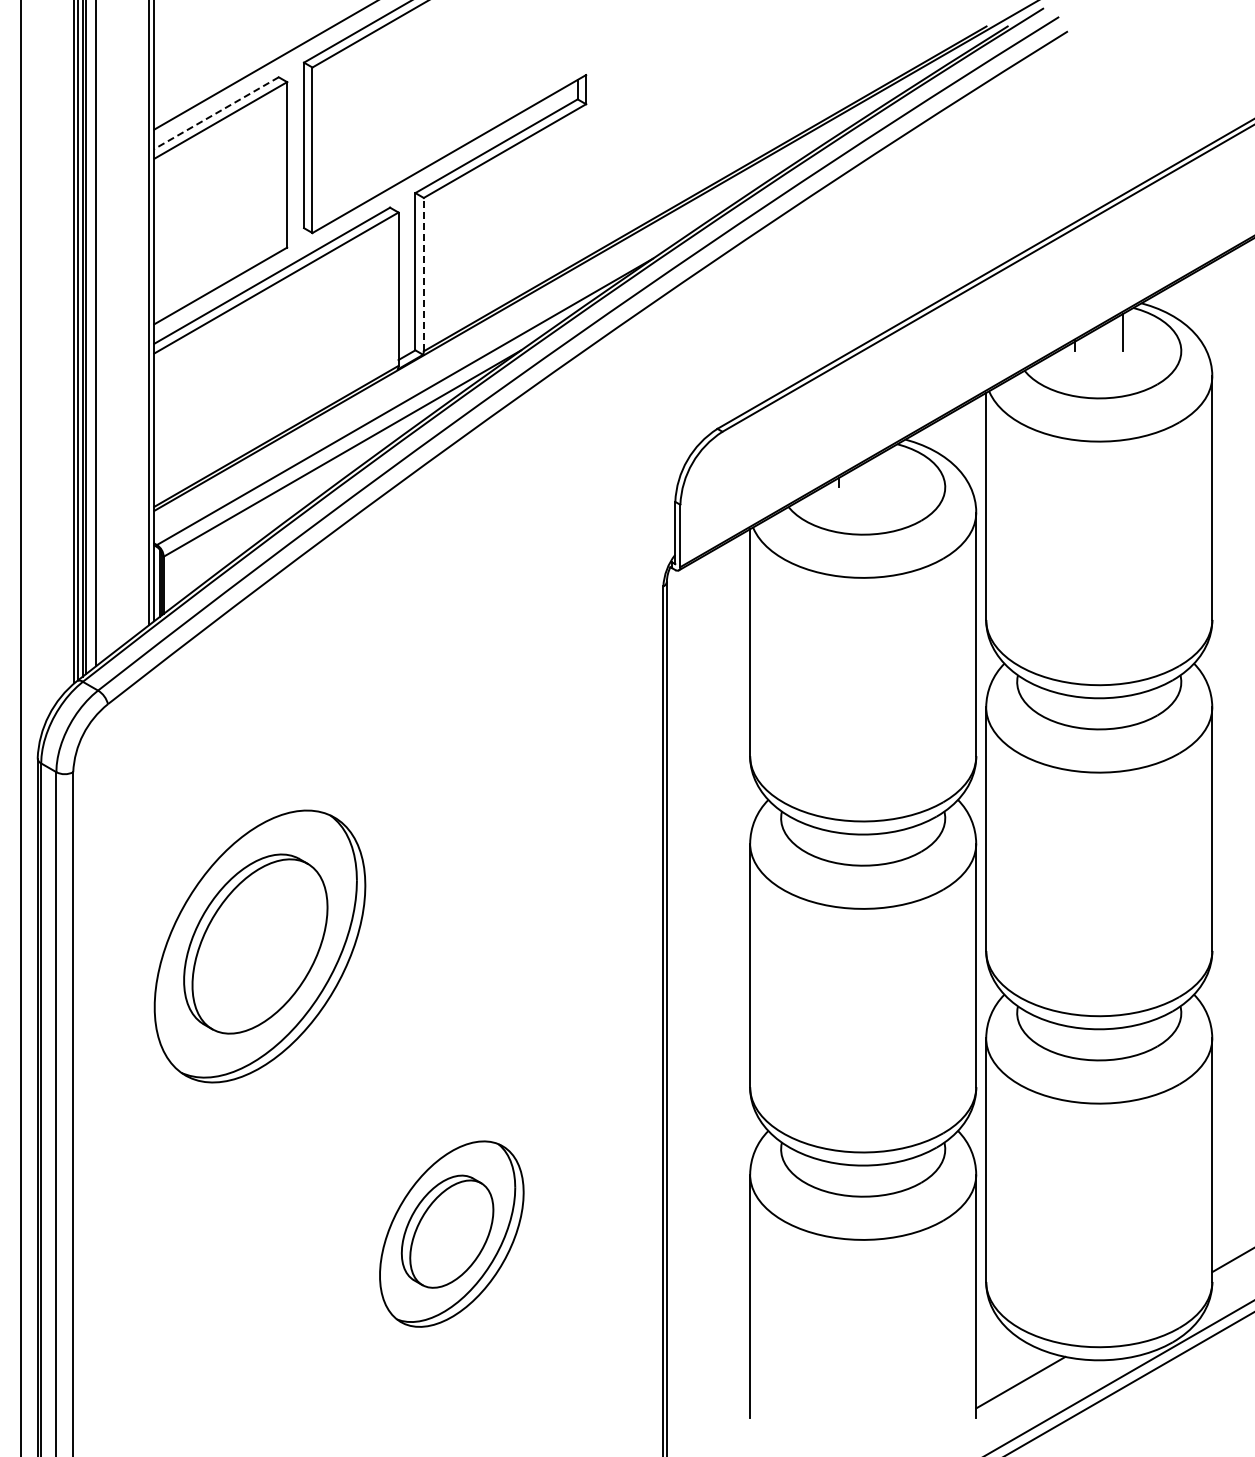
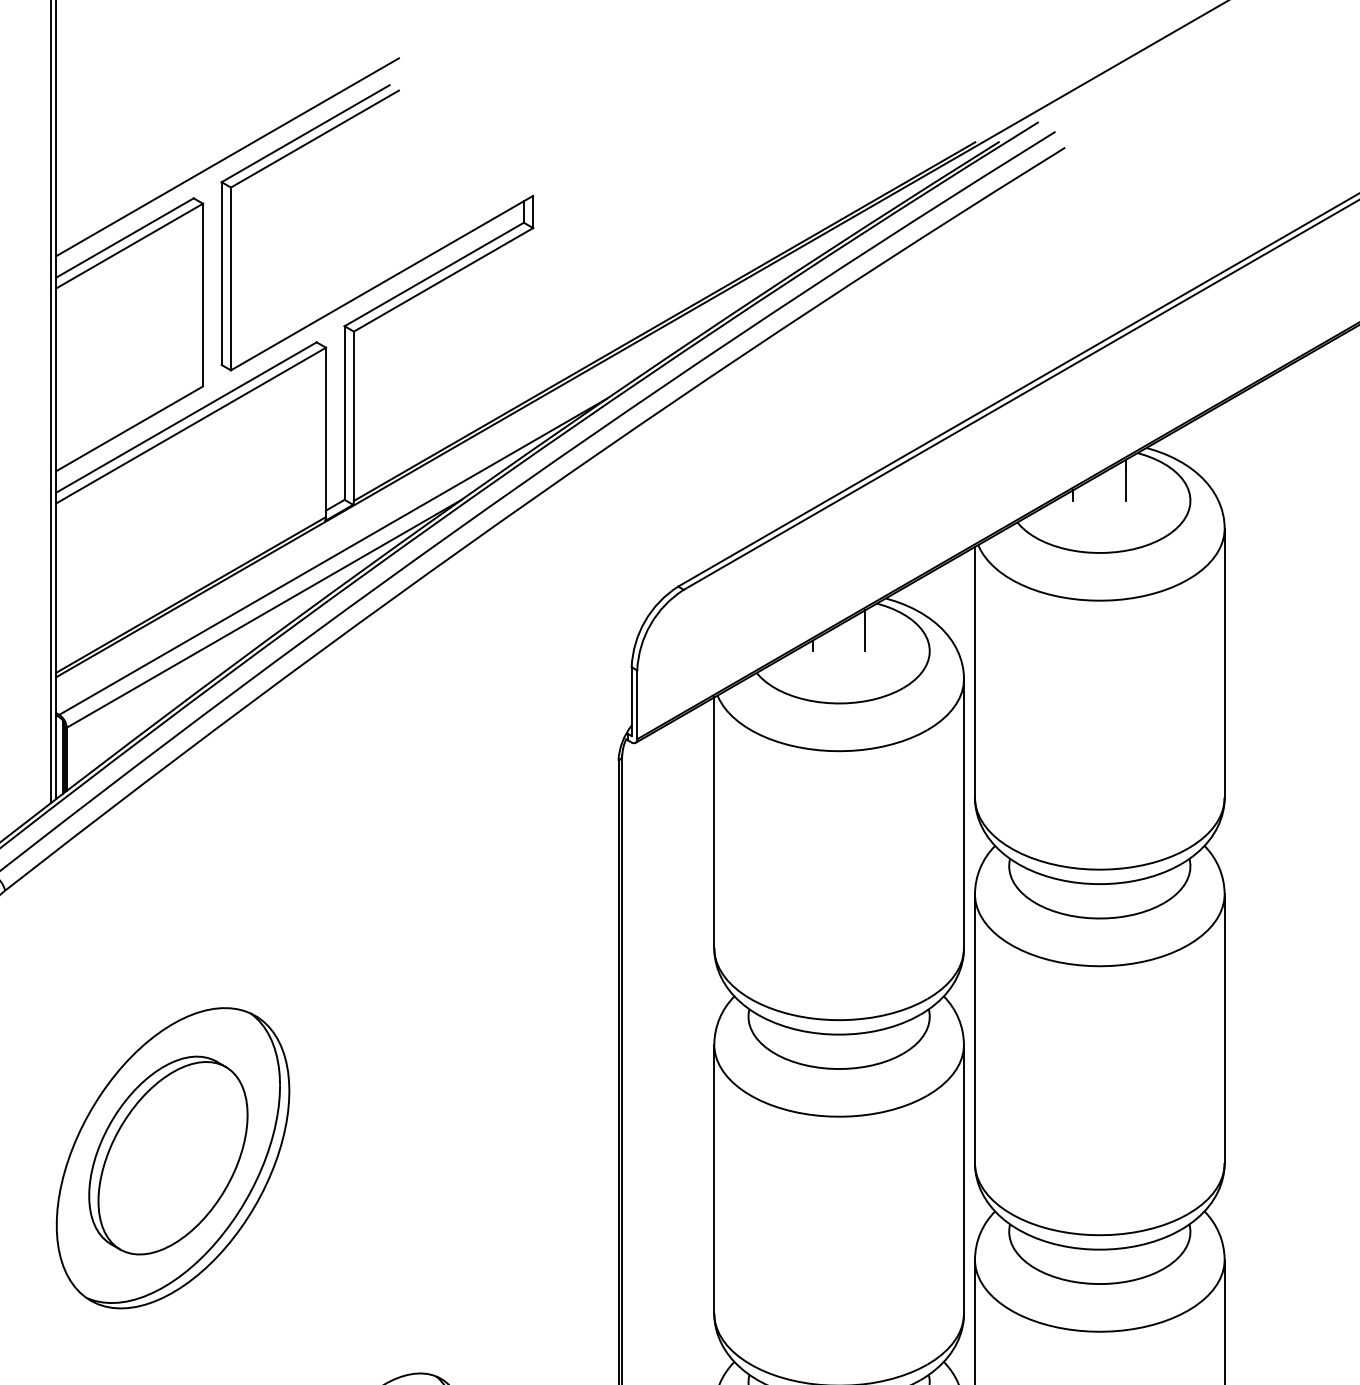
line: (216, 113) -> (124, 238), dashed -> solid
line: (423, 274) -> (353, 416), dashed -> solid
line: (887, 468) -> (865, 630), added

